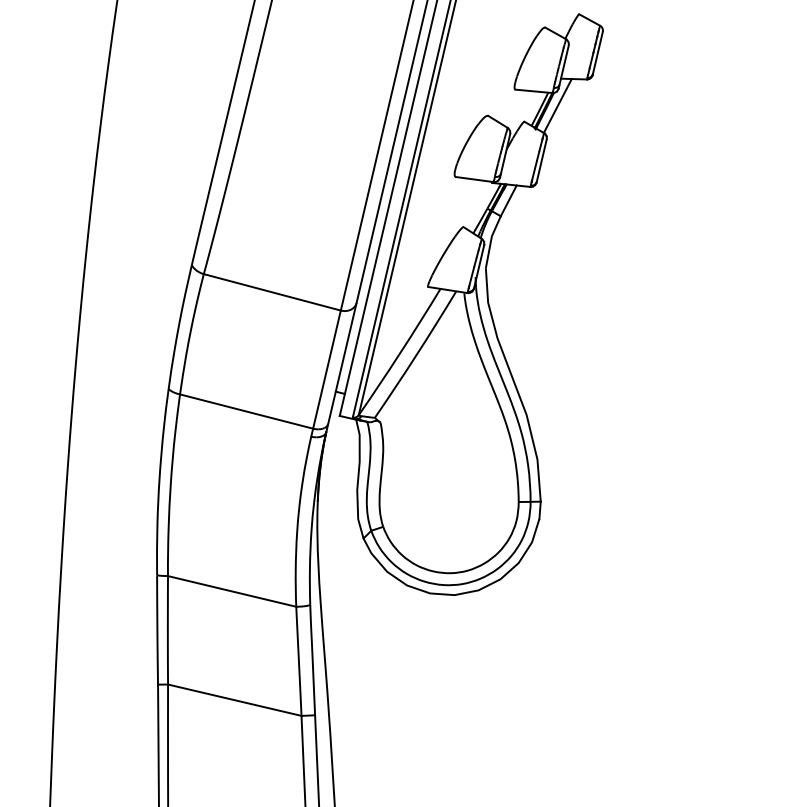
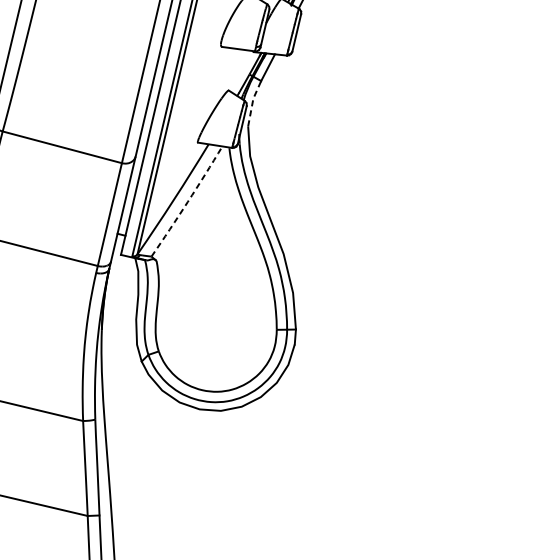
line: (491, 240) -> (253, 102), solid -> dashed
arc: (416, 355) -> (187, 202), solid -> dashed

